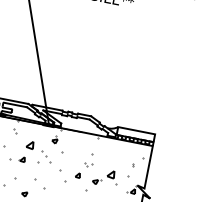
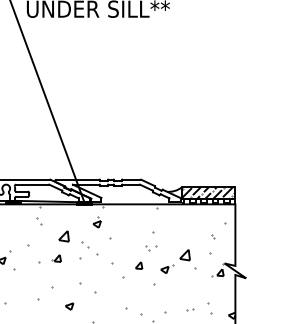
hatch: (135, 134) -> (208, 192), added

